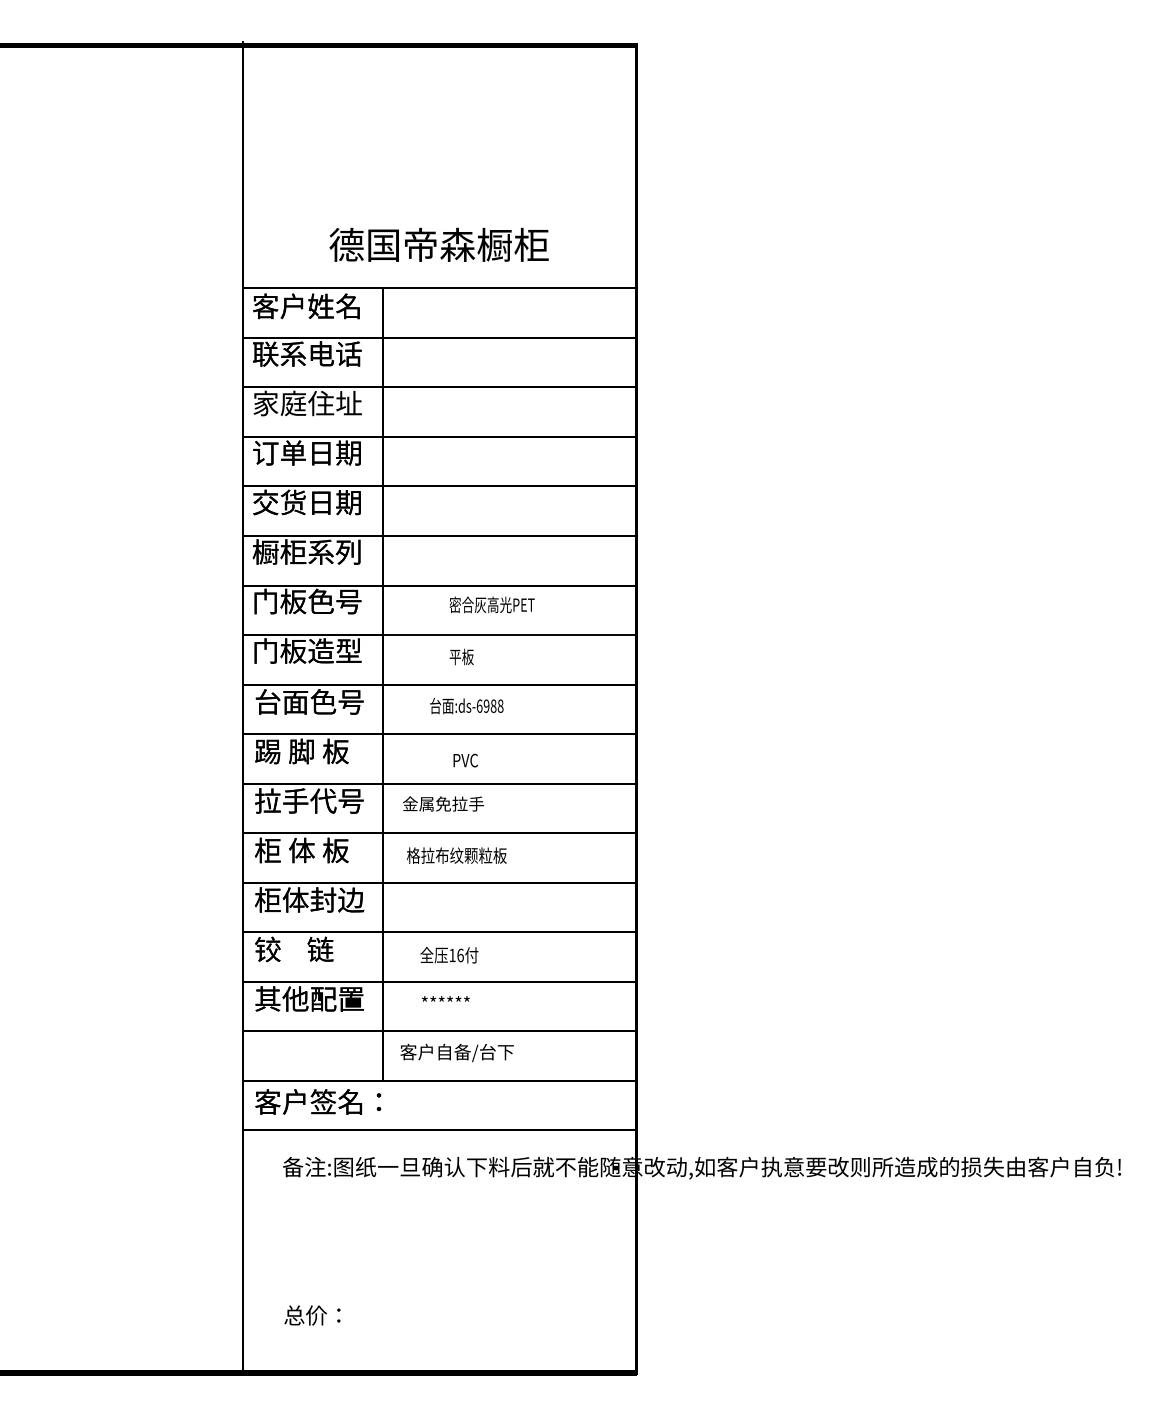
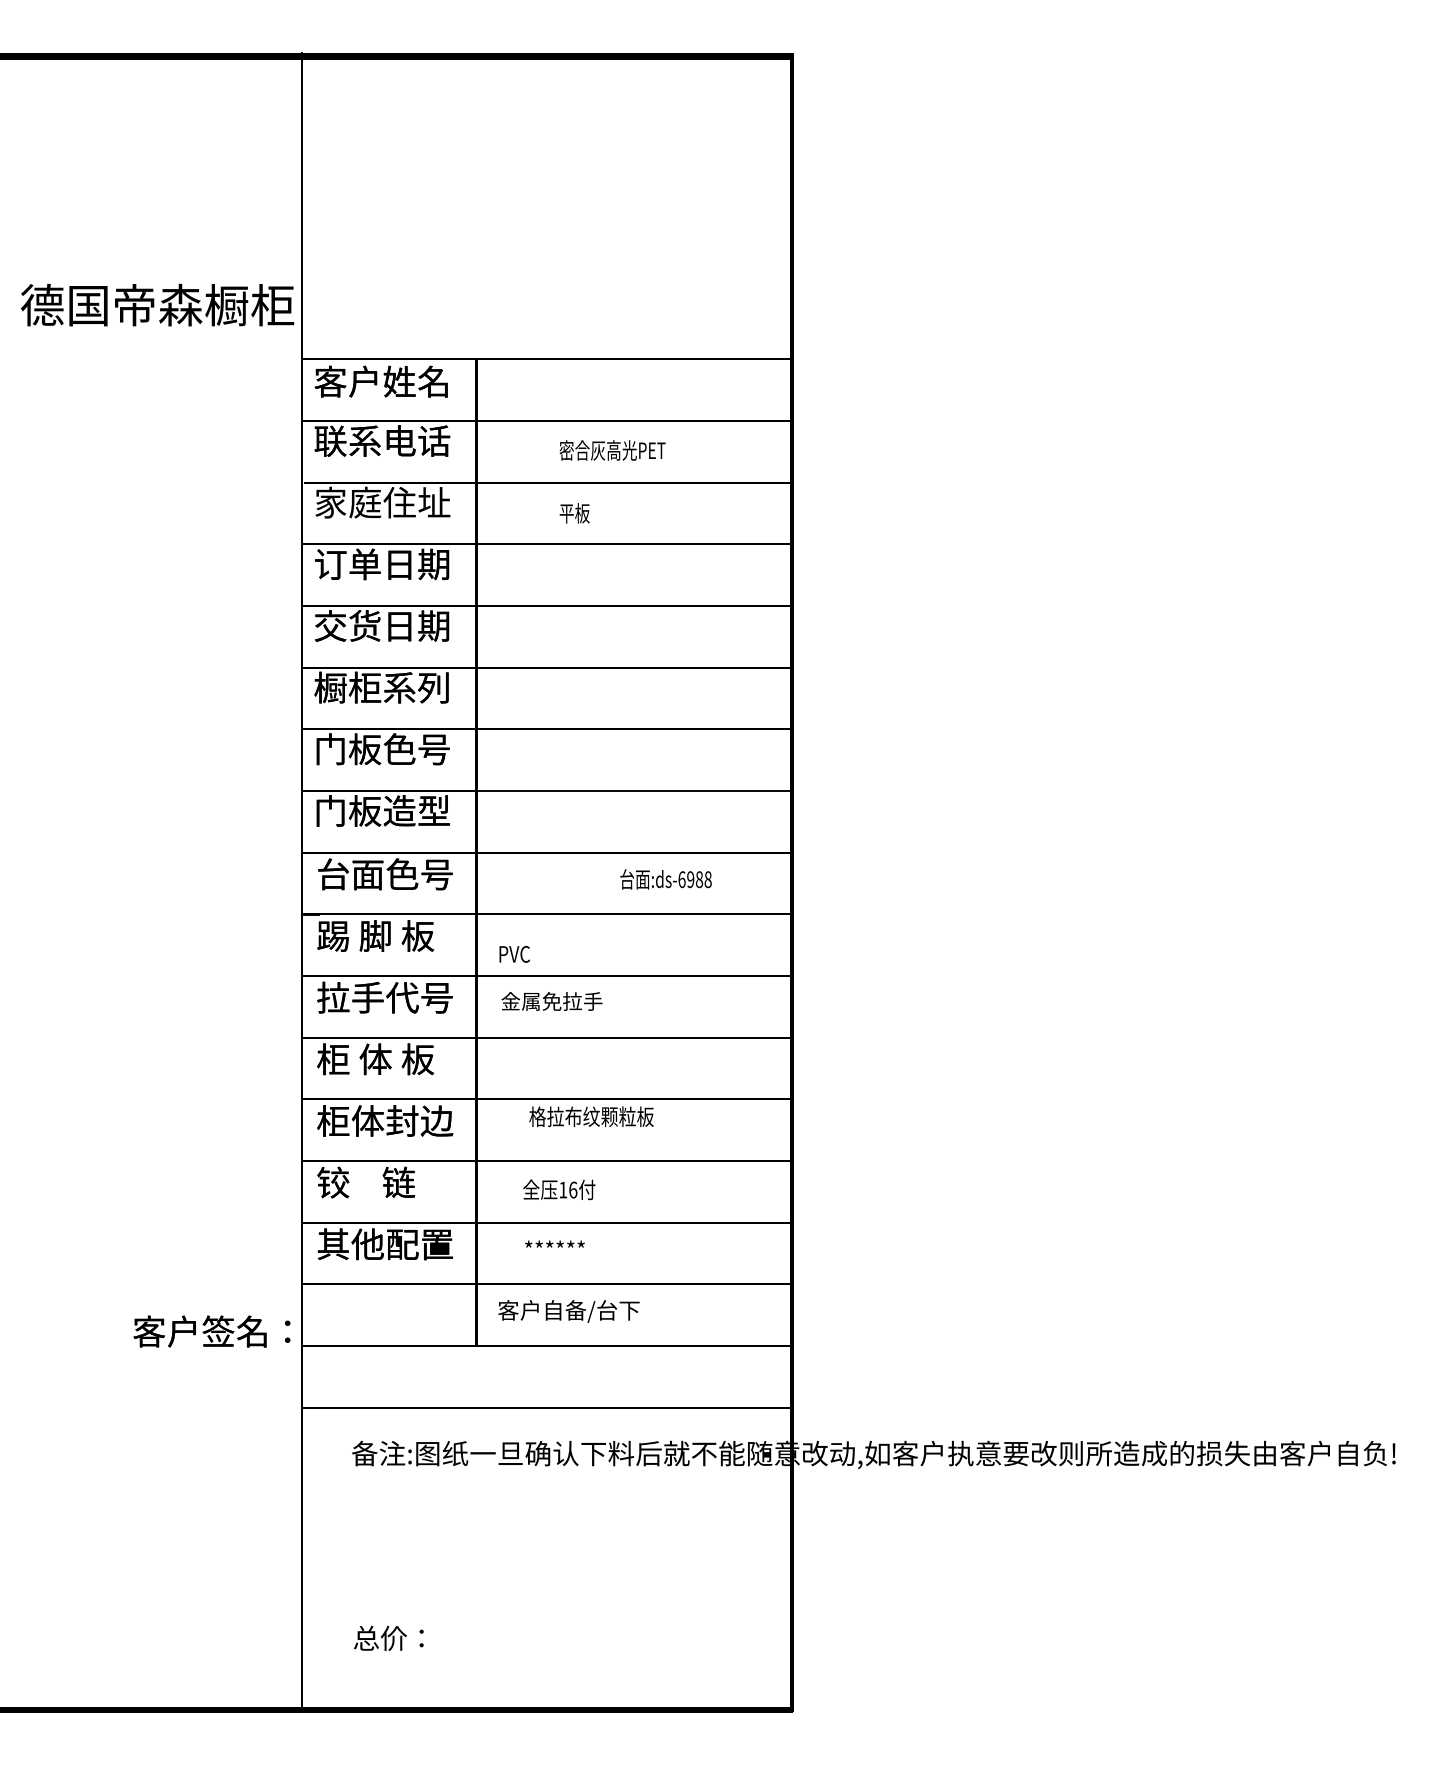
text: (439, 244) -> (157, 304), moved
text: (492, 604) -> (612, 450), moved
text: (461, 657) -> (574, 513), moved
text: (466, 706) -> (665, 879), moved
text: (465, 760) -> (514, 954), moved
text: (456, 855) -> (591, 1116), moved
text: (317, 1101) -> (211, 1331), moved

